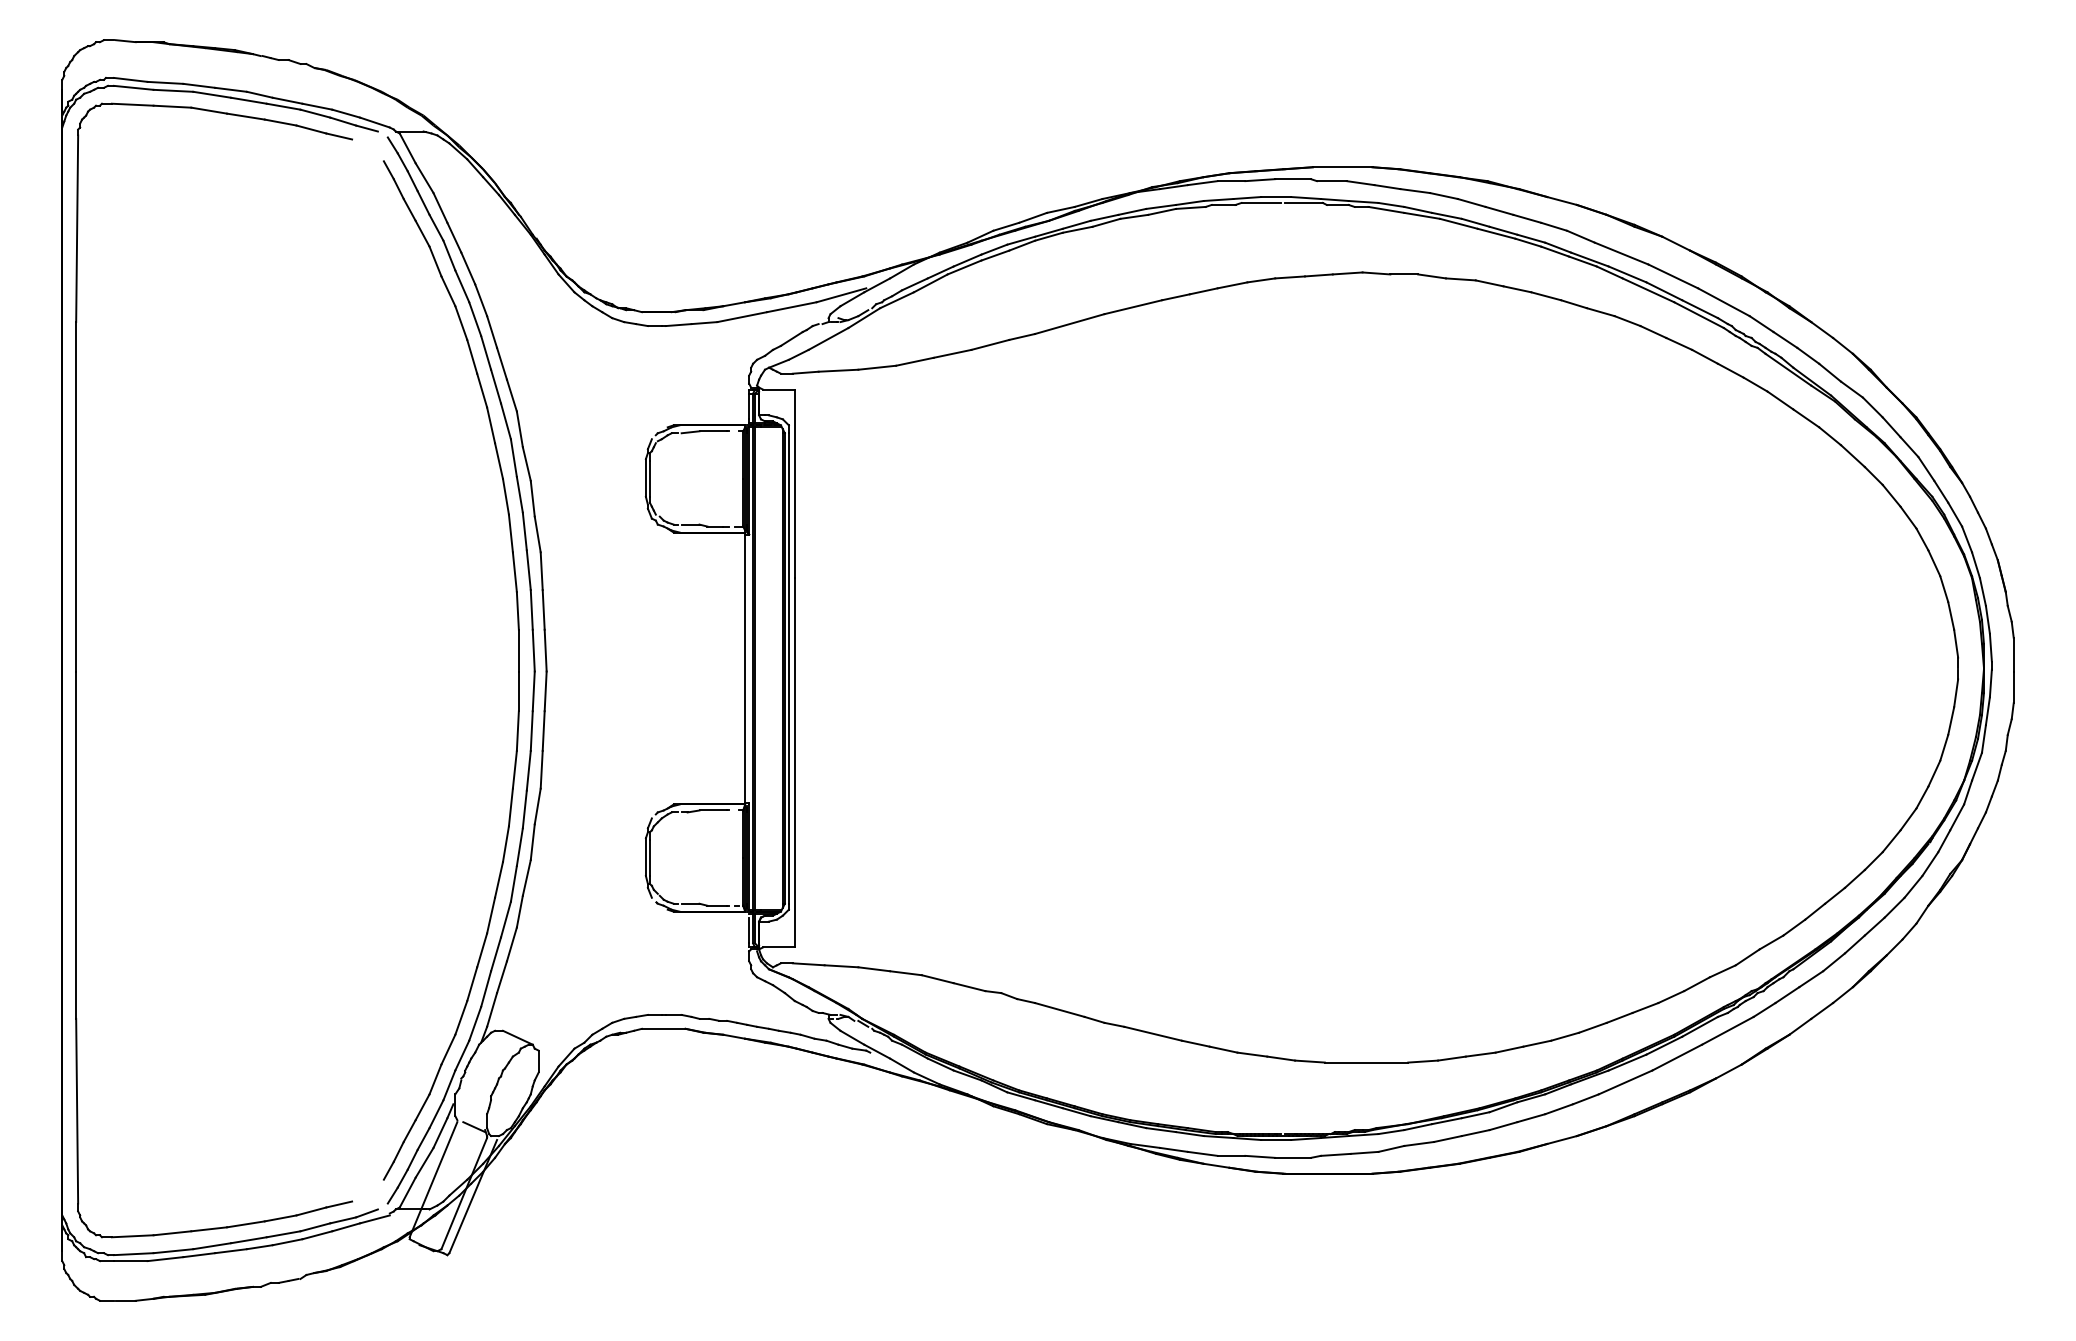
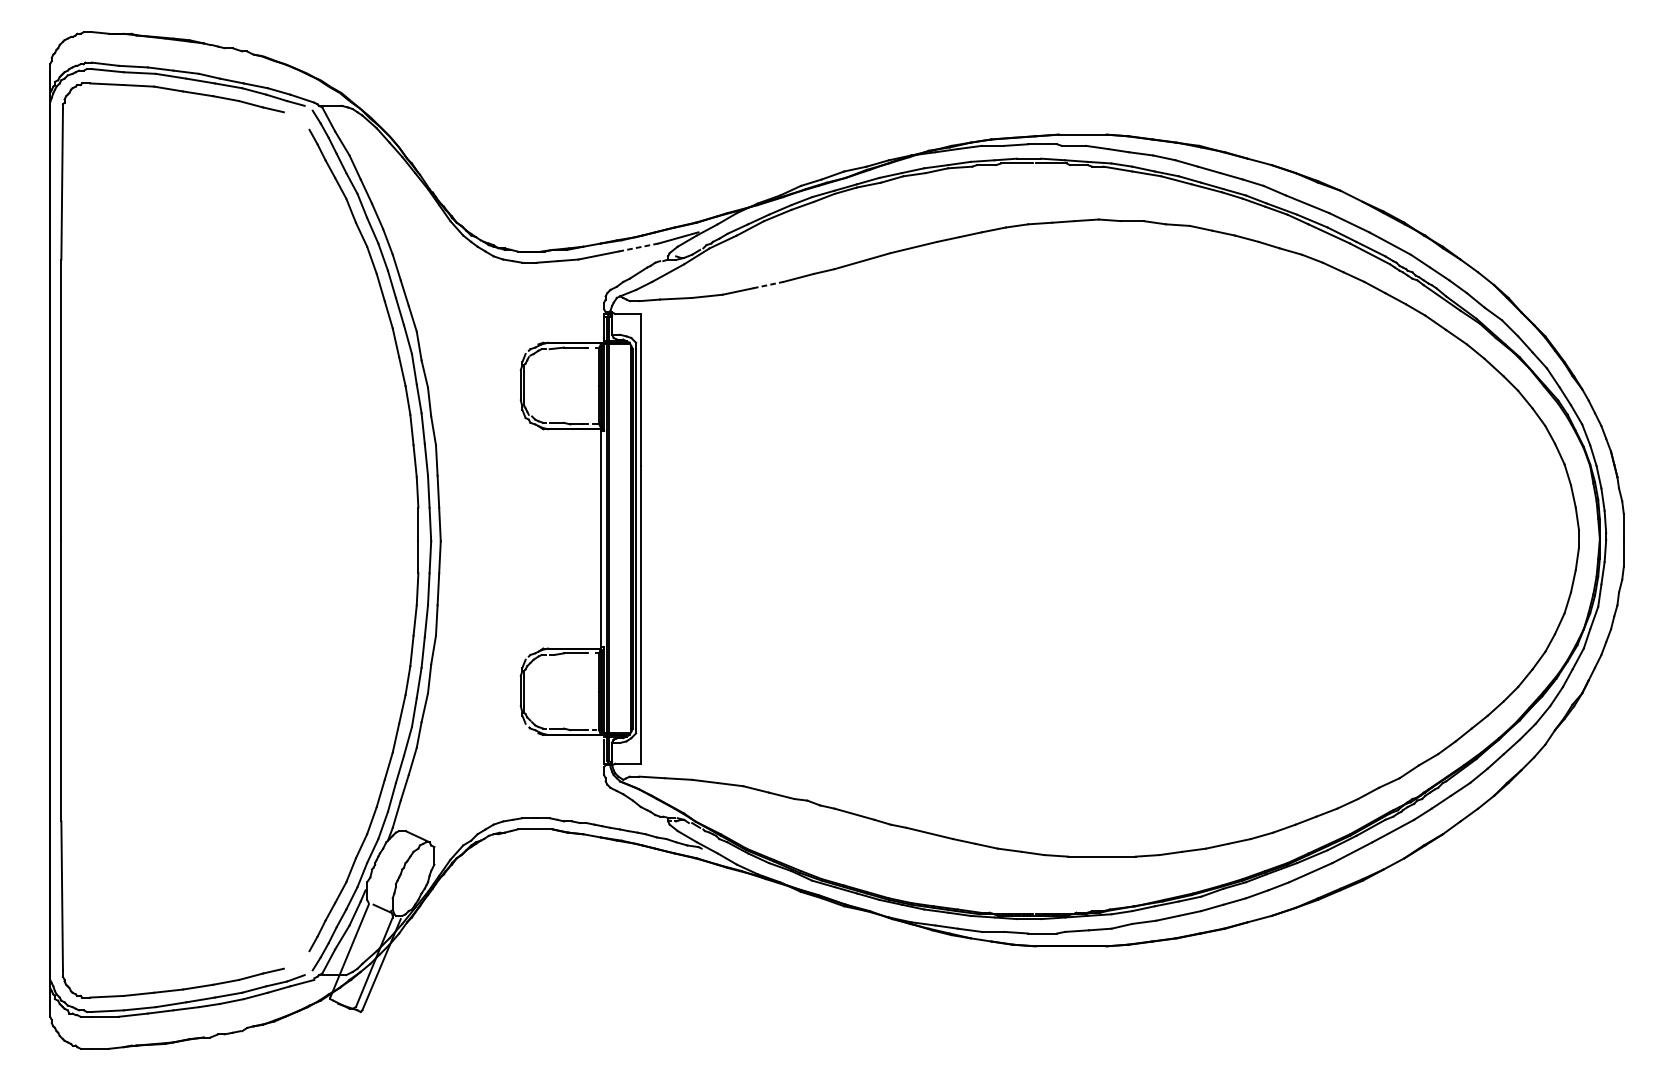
line: (792, 307) -> (639, 247), solid -> dashed
line: (953, 353) -> (768, 284), solid -> dashed

